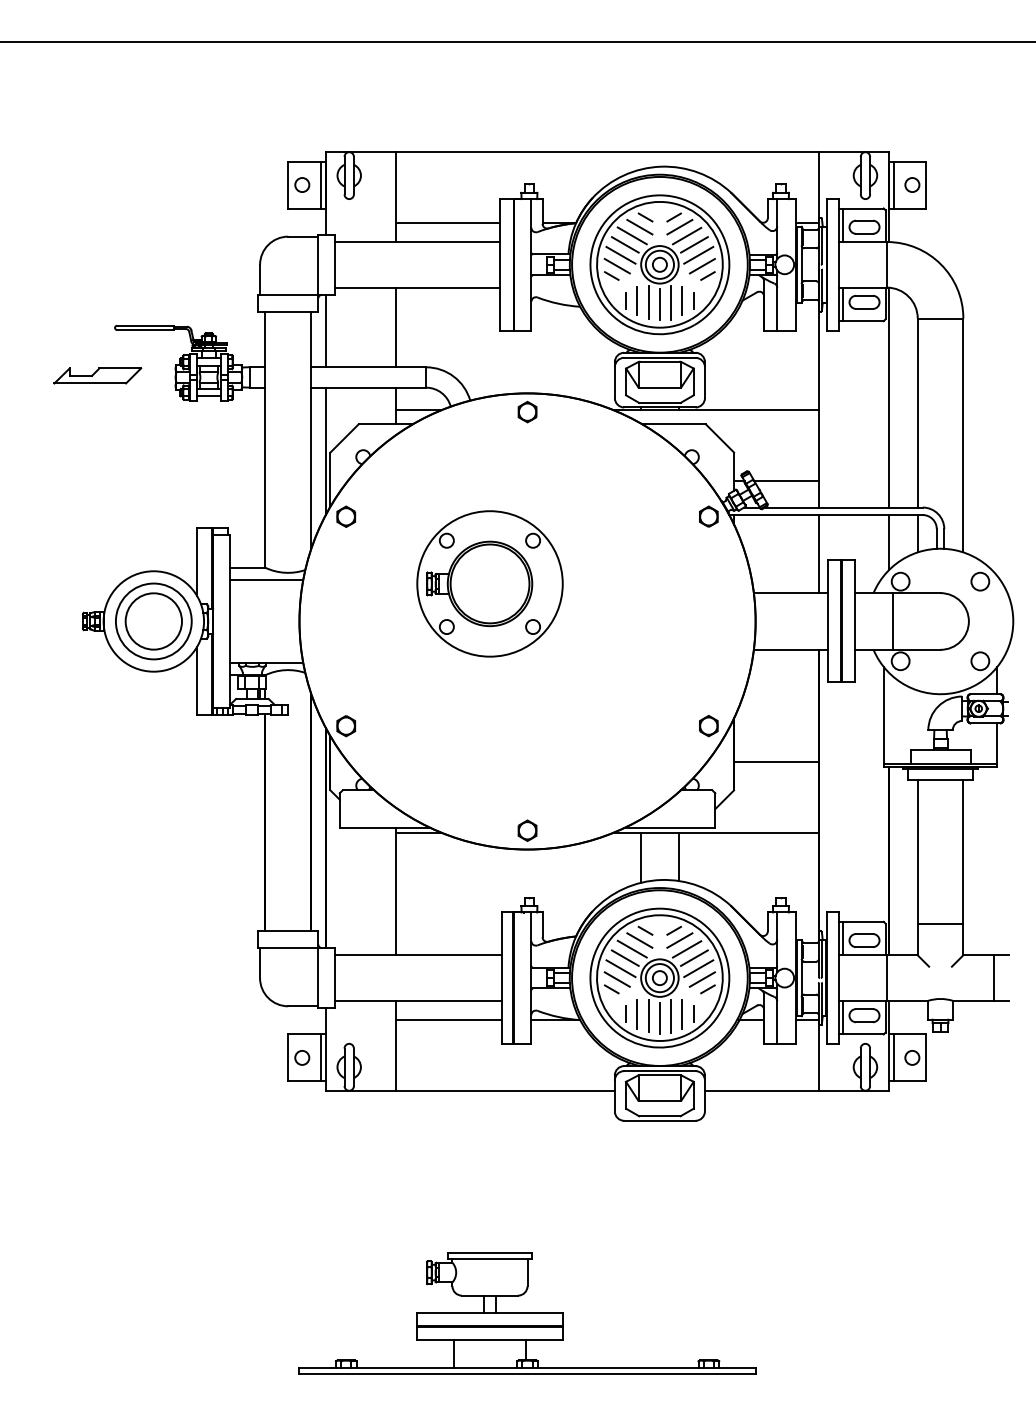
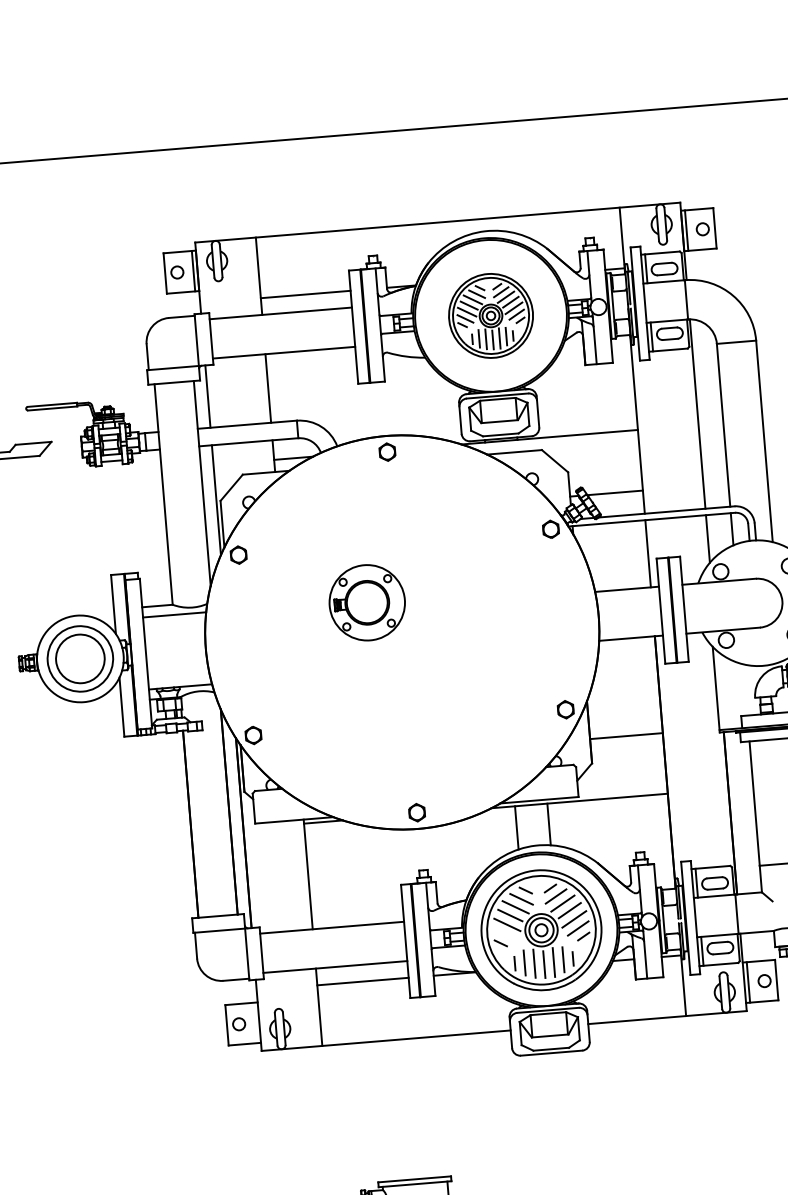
part: (659, 264) -> (490, 315), size x0.7
part: (489, 583) -> (366, 602), size x0.6
line: (892, 621) -> (716, 606), removed
line: (616, 979) -> (504, 934), removed
line: (321, 1057) -> (255, 1022), removed

